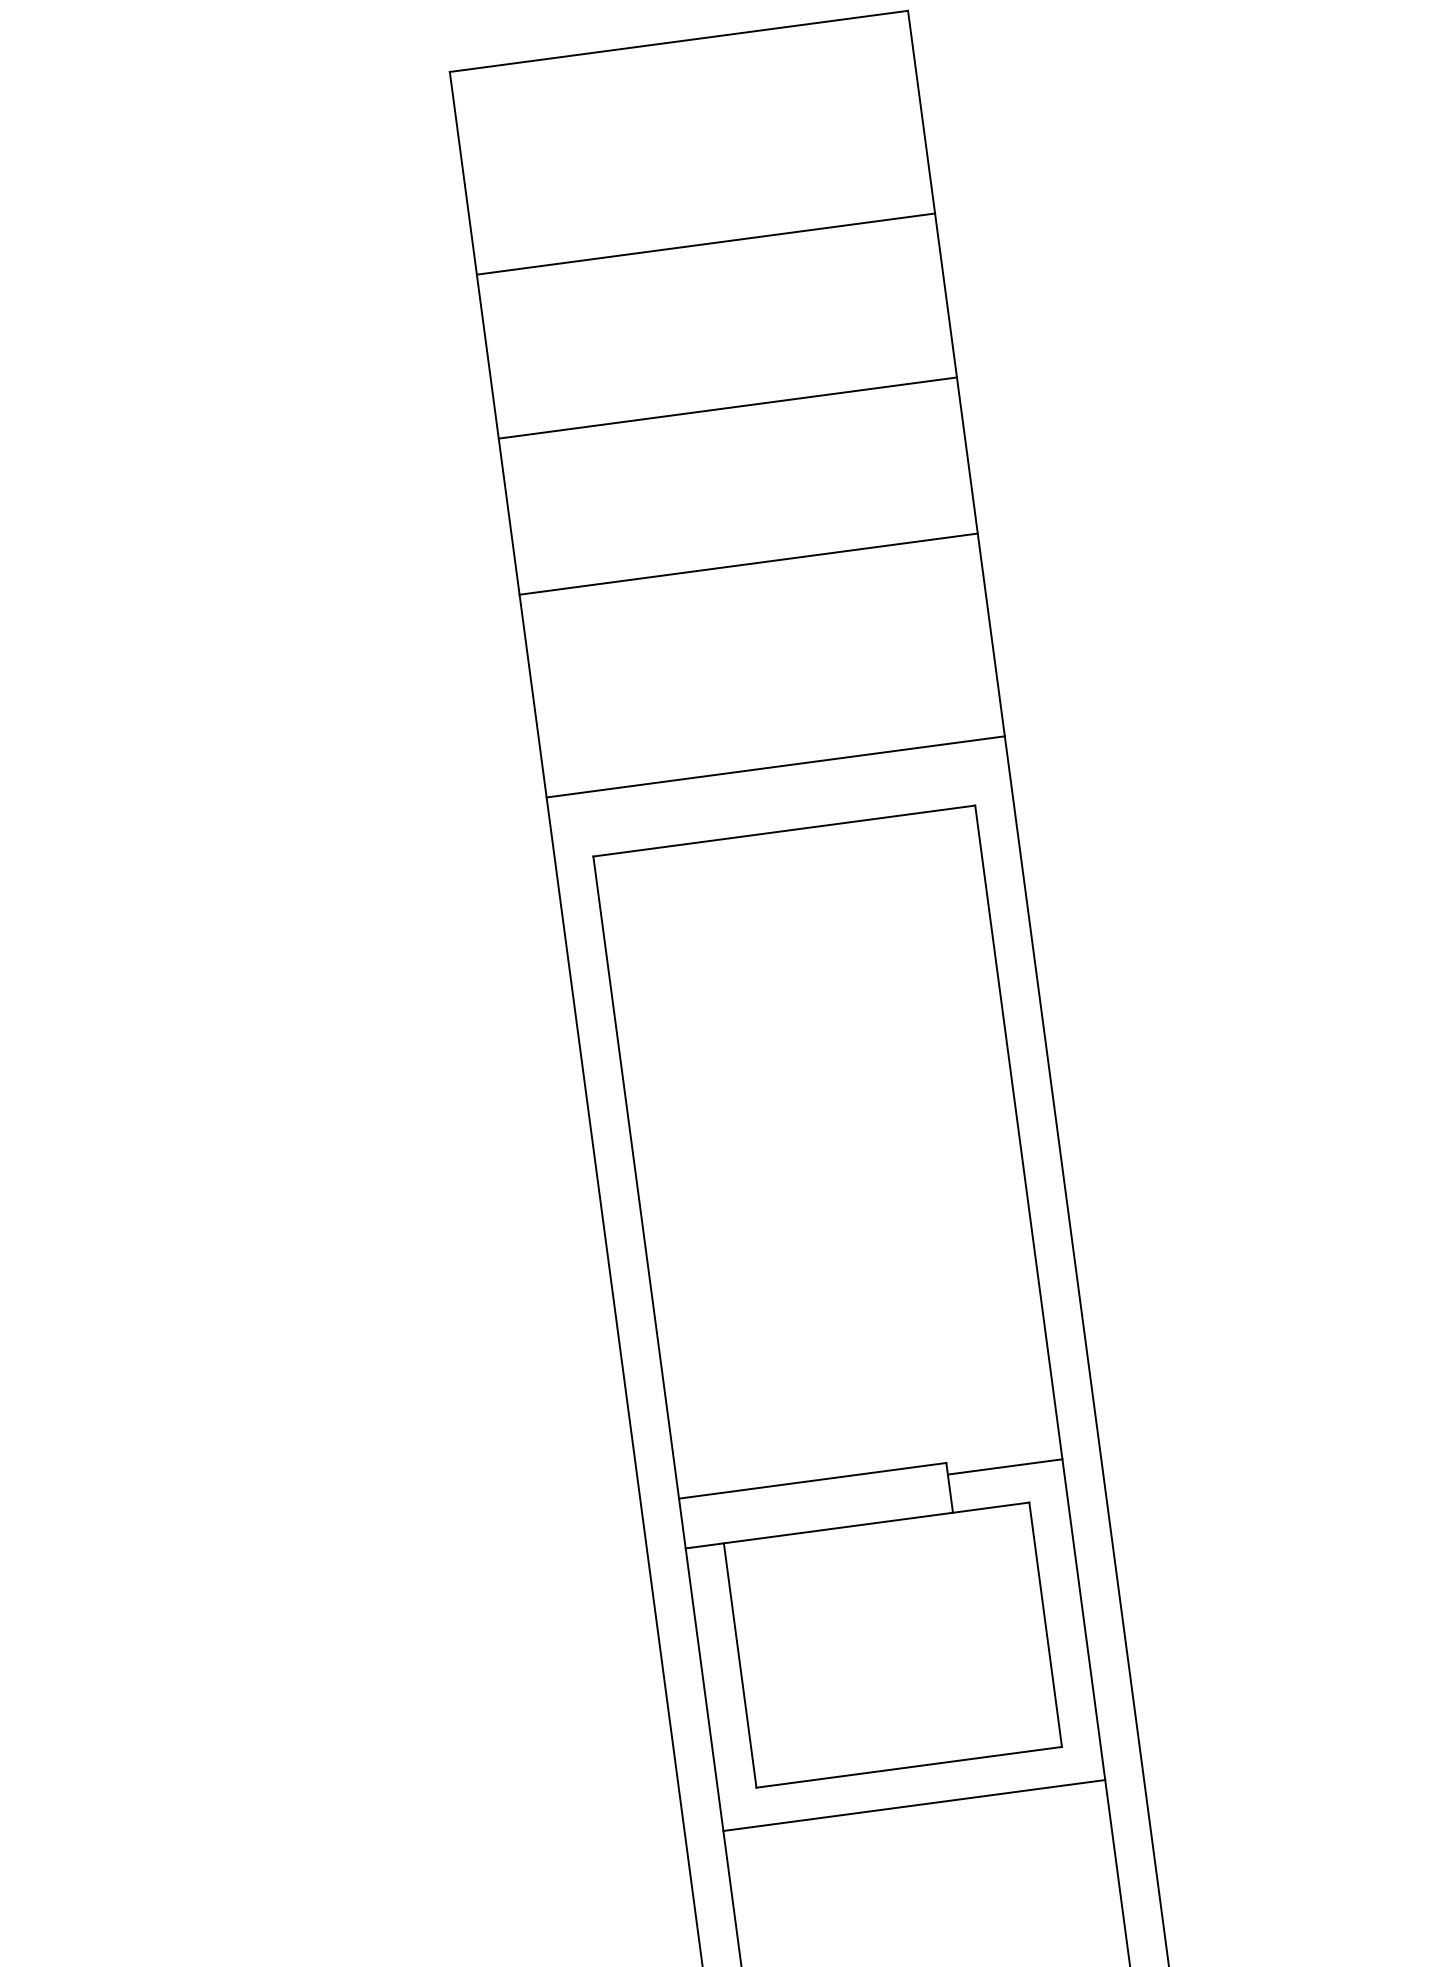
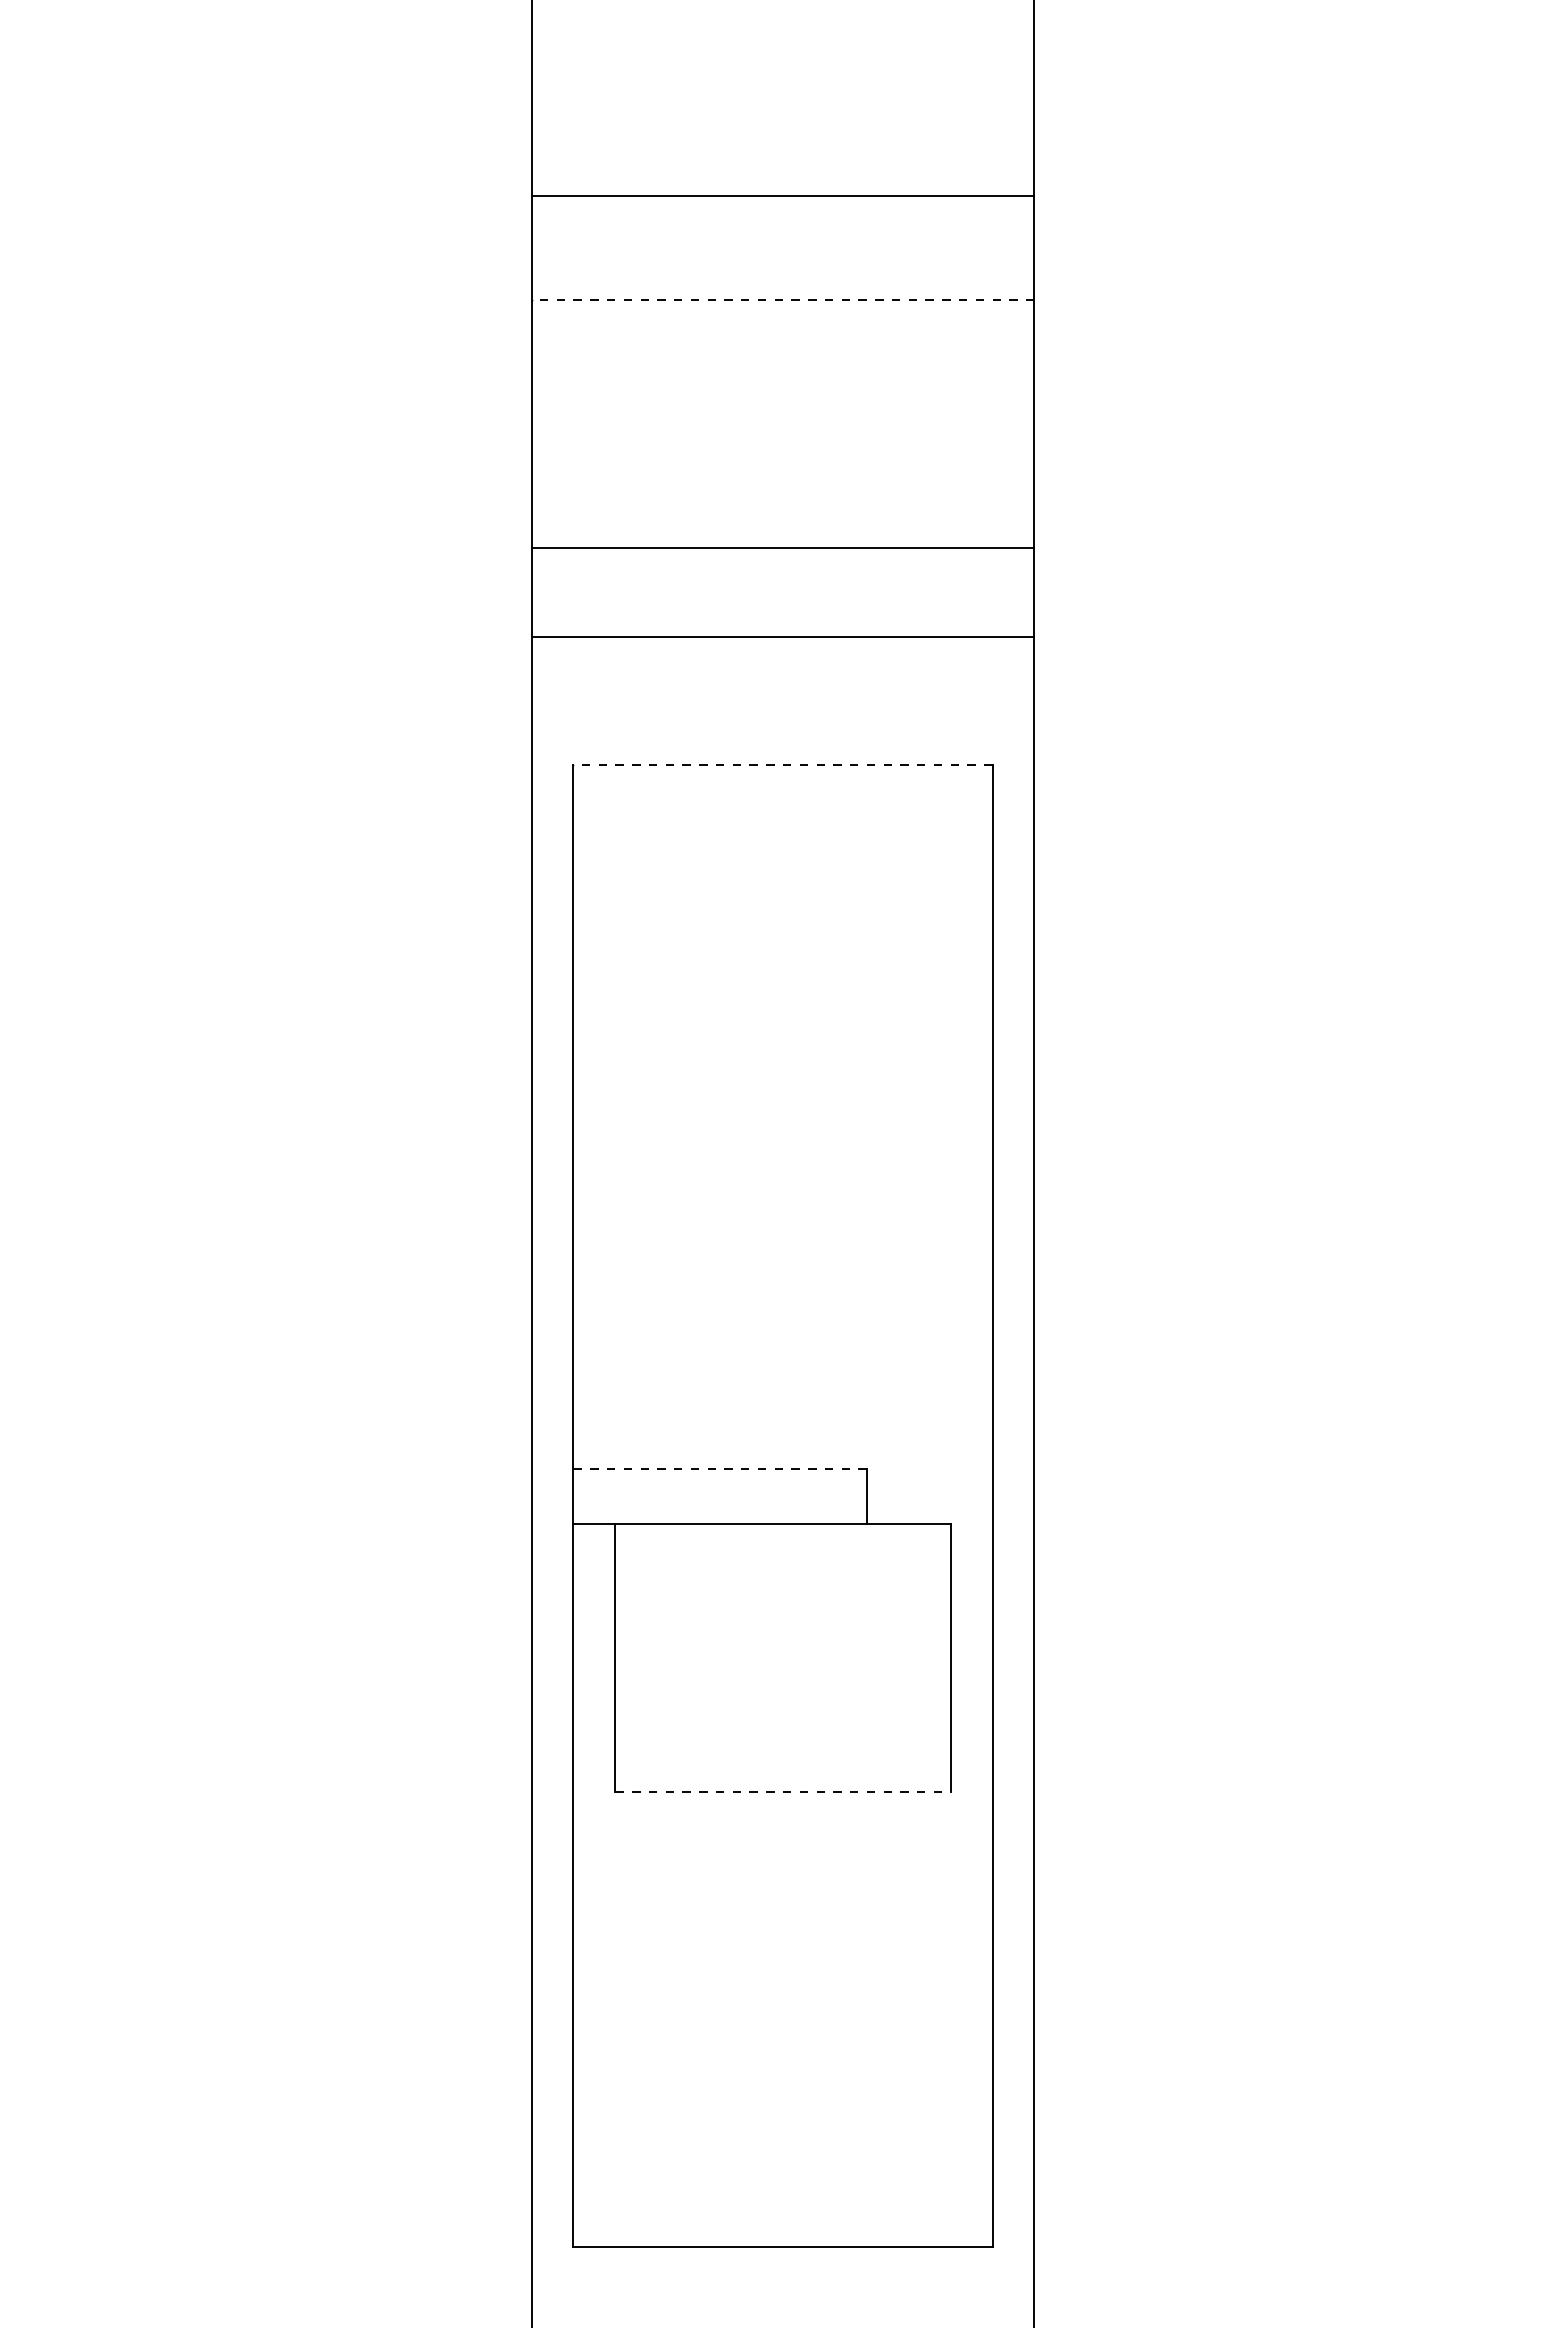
line: (705, 244) -> (782, 196), moved
line: (727, 408) -> (782, 300), solid -> dashed
line: (748, 564) -> (782, 547), moved
line: (775, 767) -> (782, 637), moved
line: (783, 831) -> (782, 764), solid -> dashed
line: (1004, 1466) -> (929, 1481), removed
line: (813, 1480) -> (720, 1469), solid -> dashed
line: (908, 1767) -> (782, 1792), solid -> dashed
line: (913, 1805) -> (782, 1833), removed

